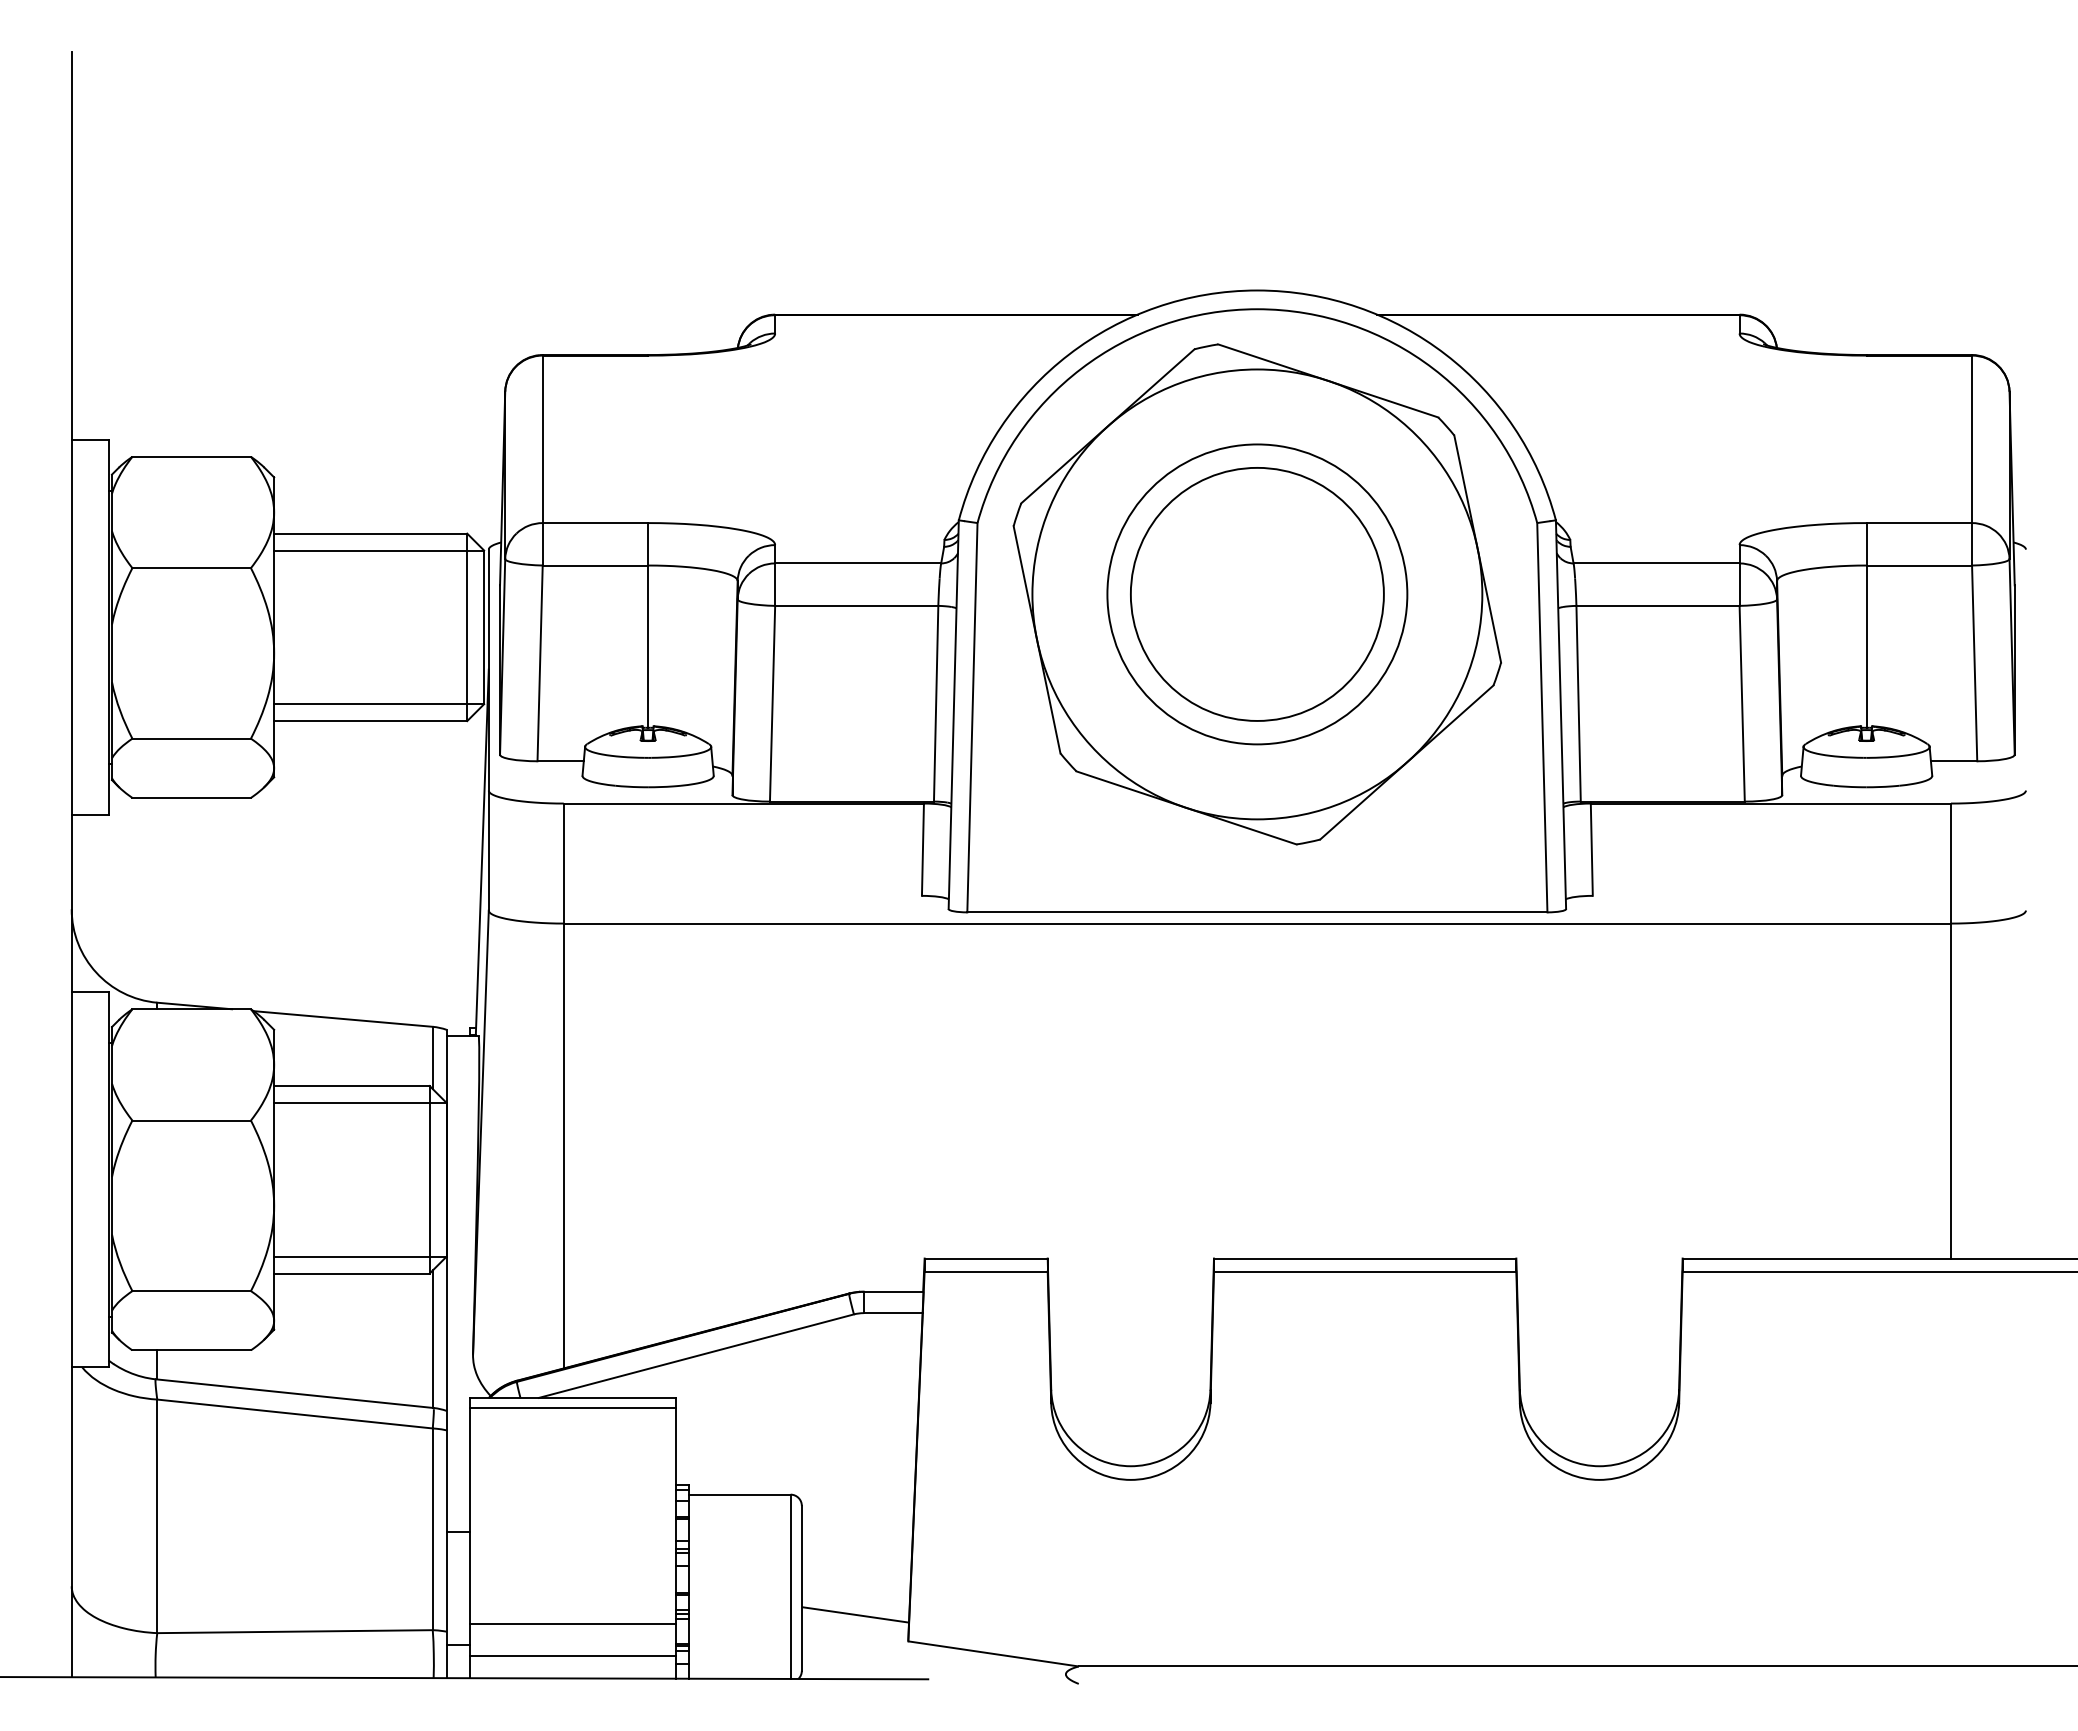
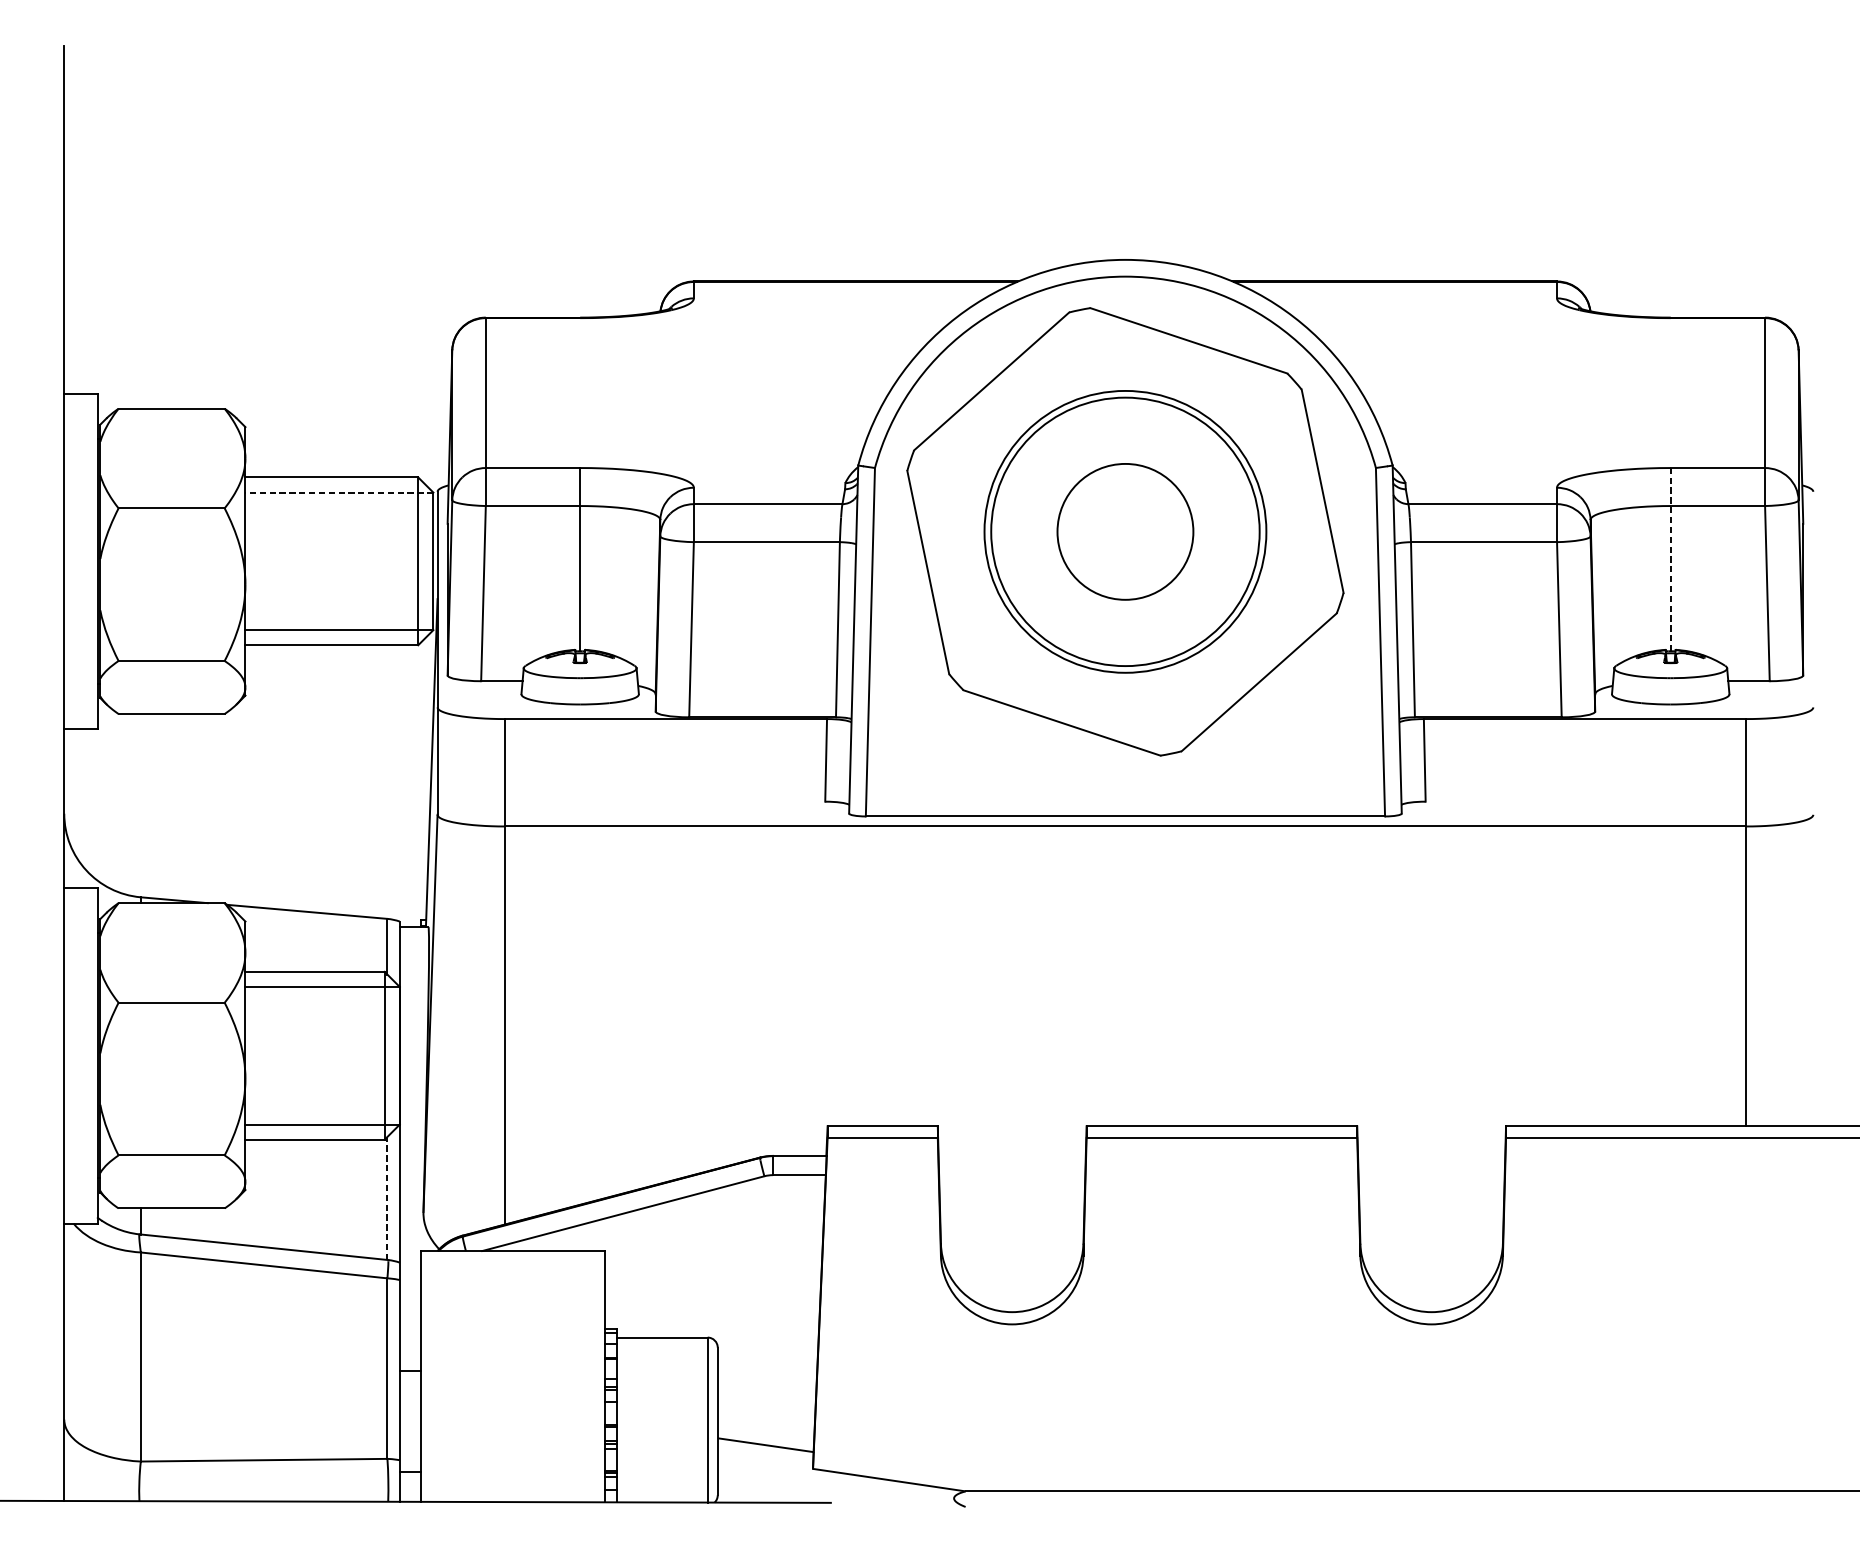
line: (379, 550) -> (339, 492), solid -> dashed
circle: (1256, 593) -> (1124, 531), size x0.6
circle: (1257, 594) -> (1125, 531), size x0.7
line: (1866, 624) -> (1670, 558), solid -> dashed
line: (432, 1339) -> (387, 1198), solid -> dashed
line: (573, 1408) -> (513, 1260), removed
line: (573, 1624) -> (513, 1453), removed
line: (573, 1656) -> (513, 1482), removed

